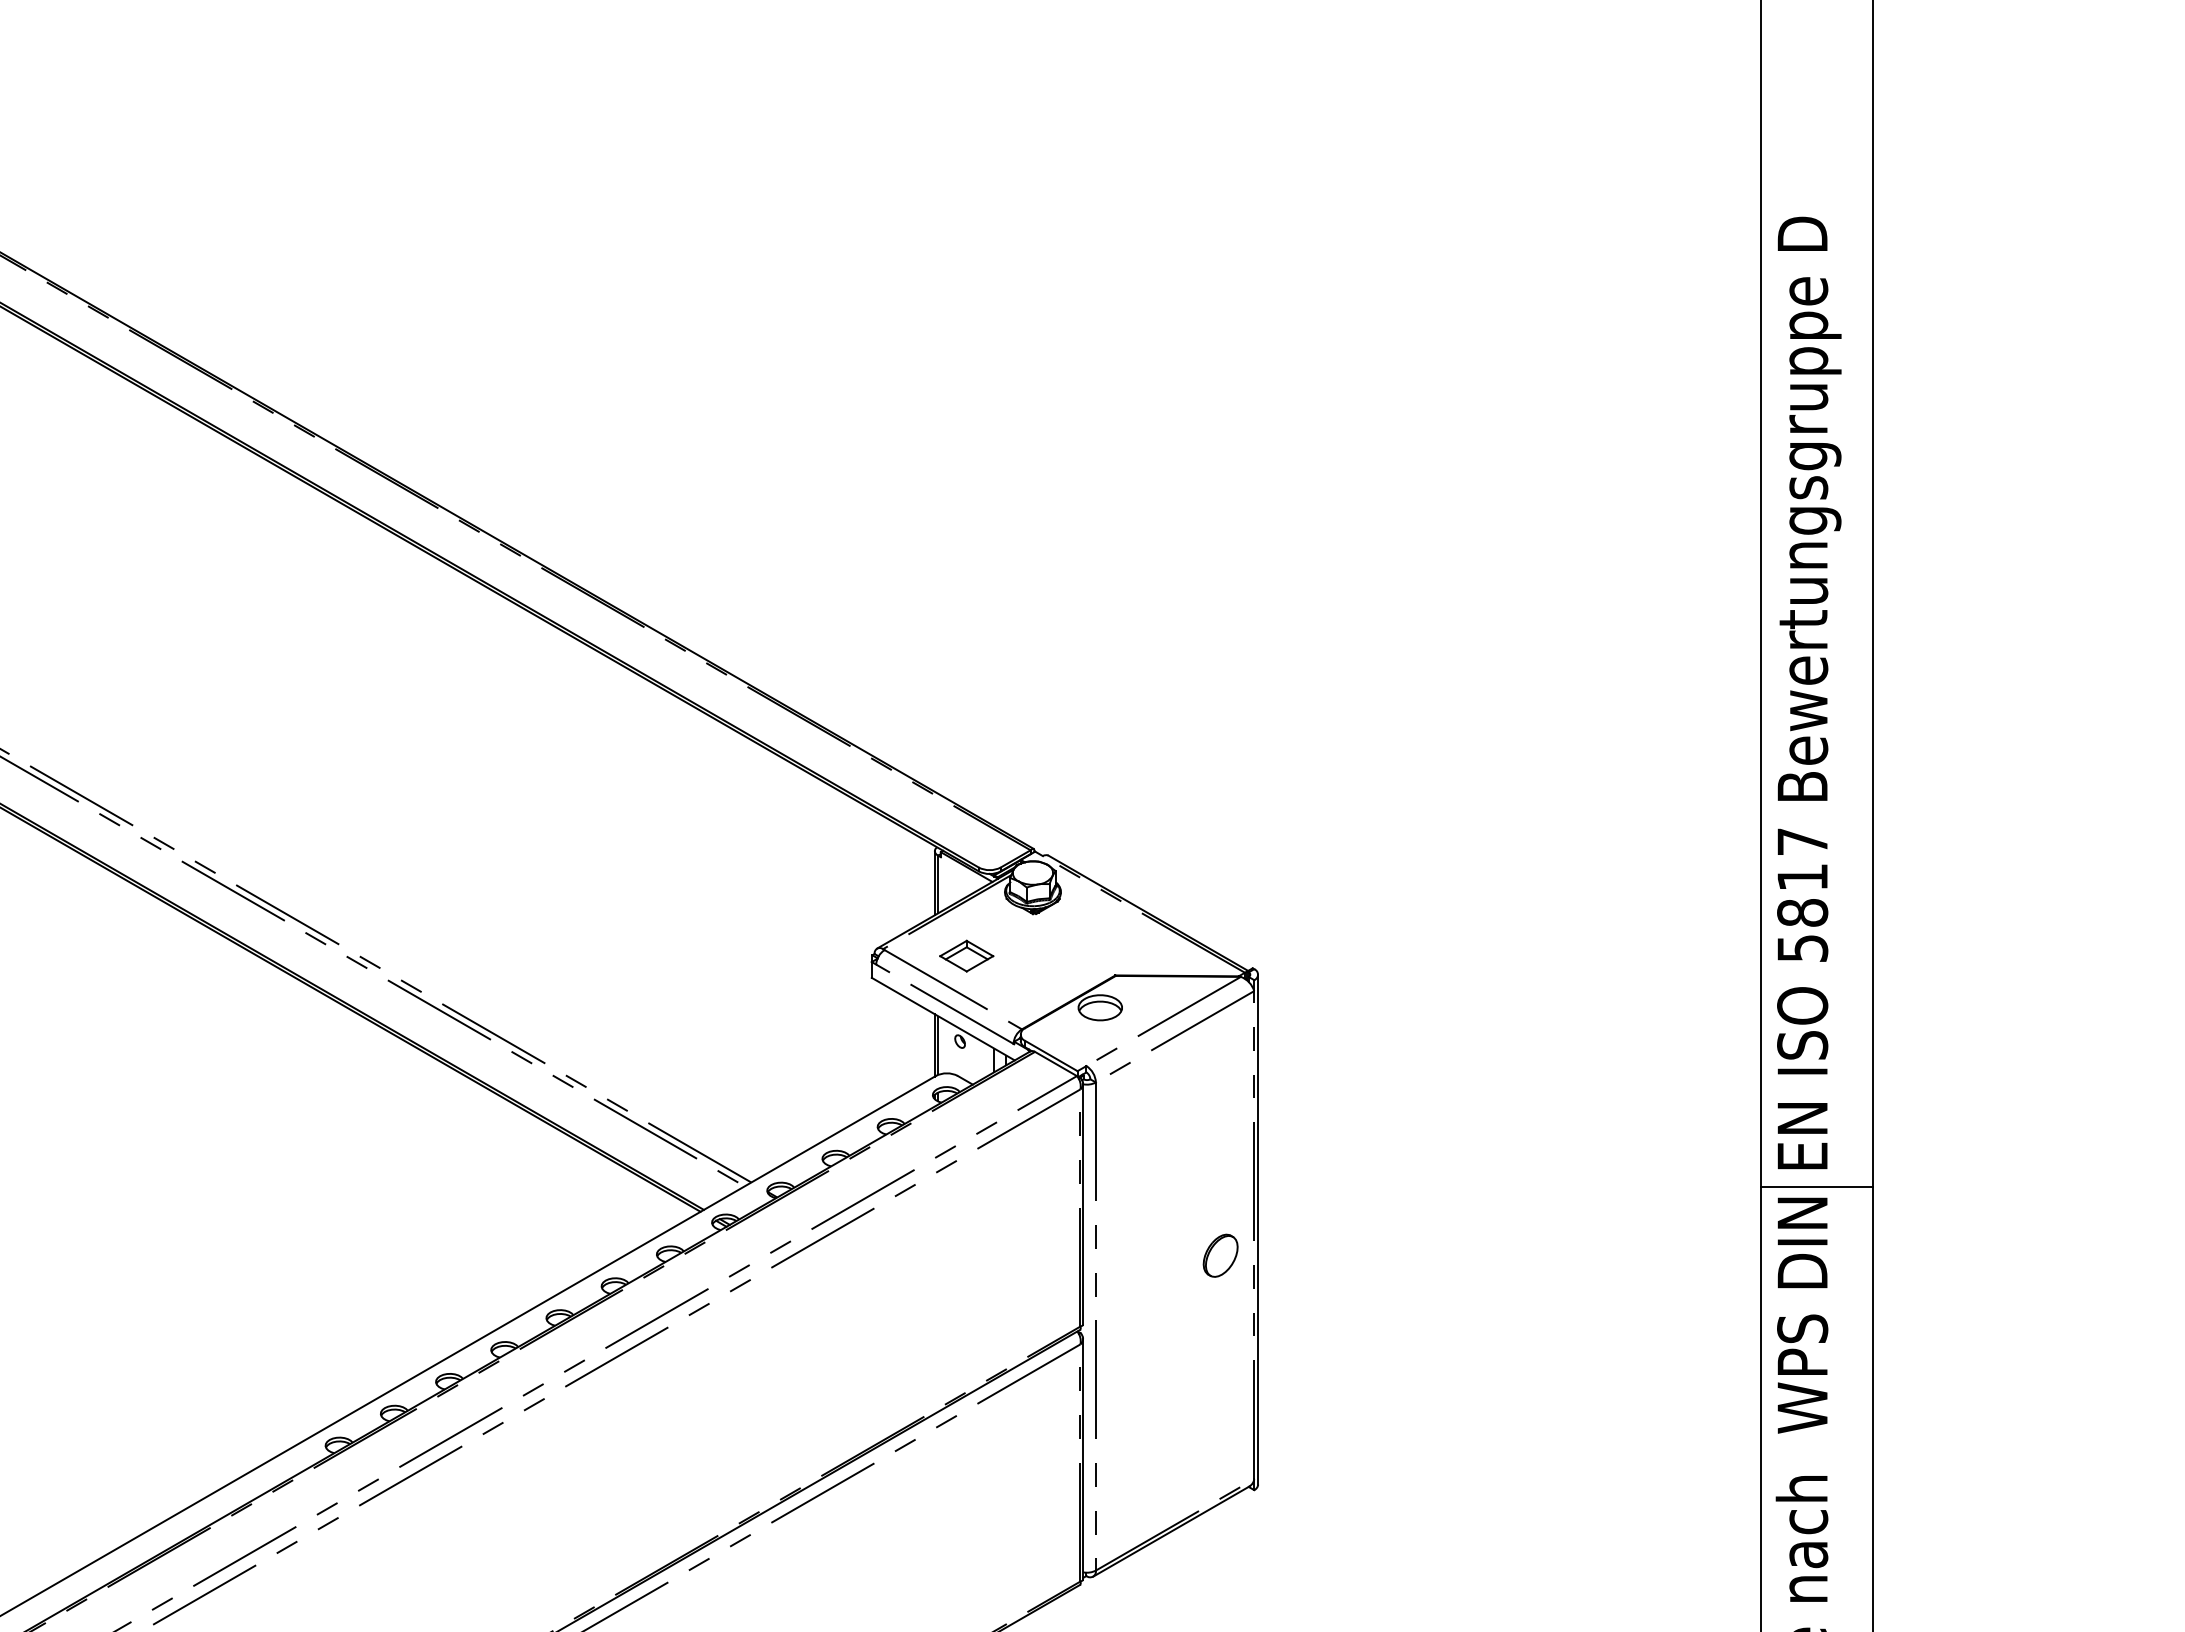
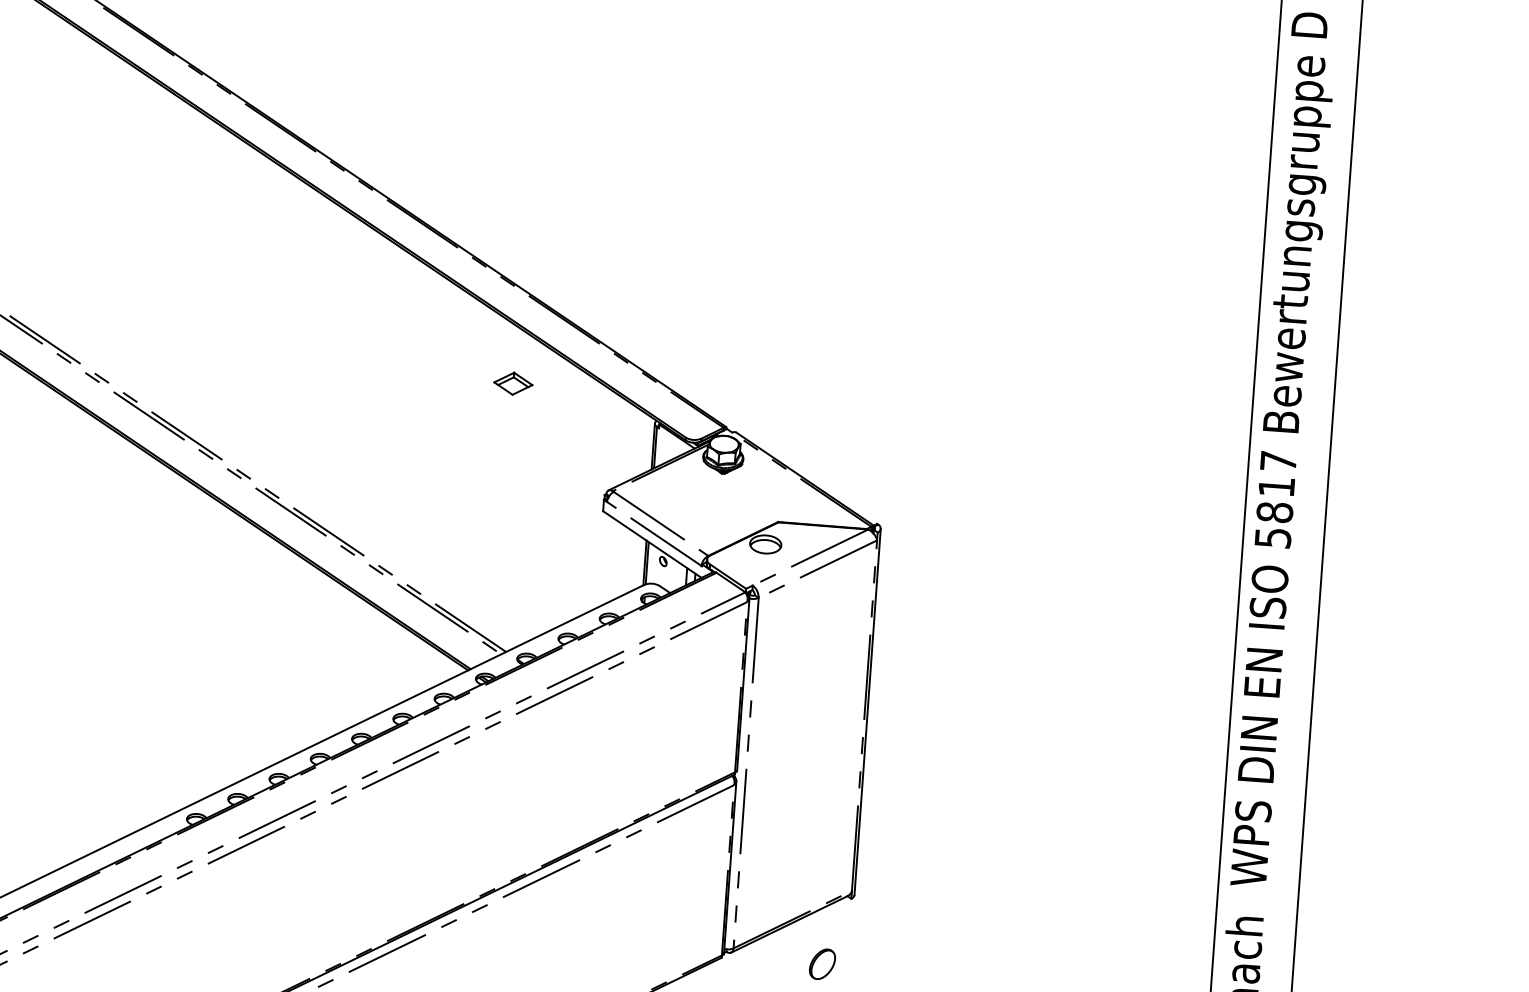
part: (966, 955) -> (513, 383), moved
line: (1817, 1187) -> (1271, 710), removed
part: (1220, 1255) -> (822, 964), moved

